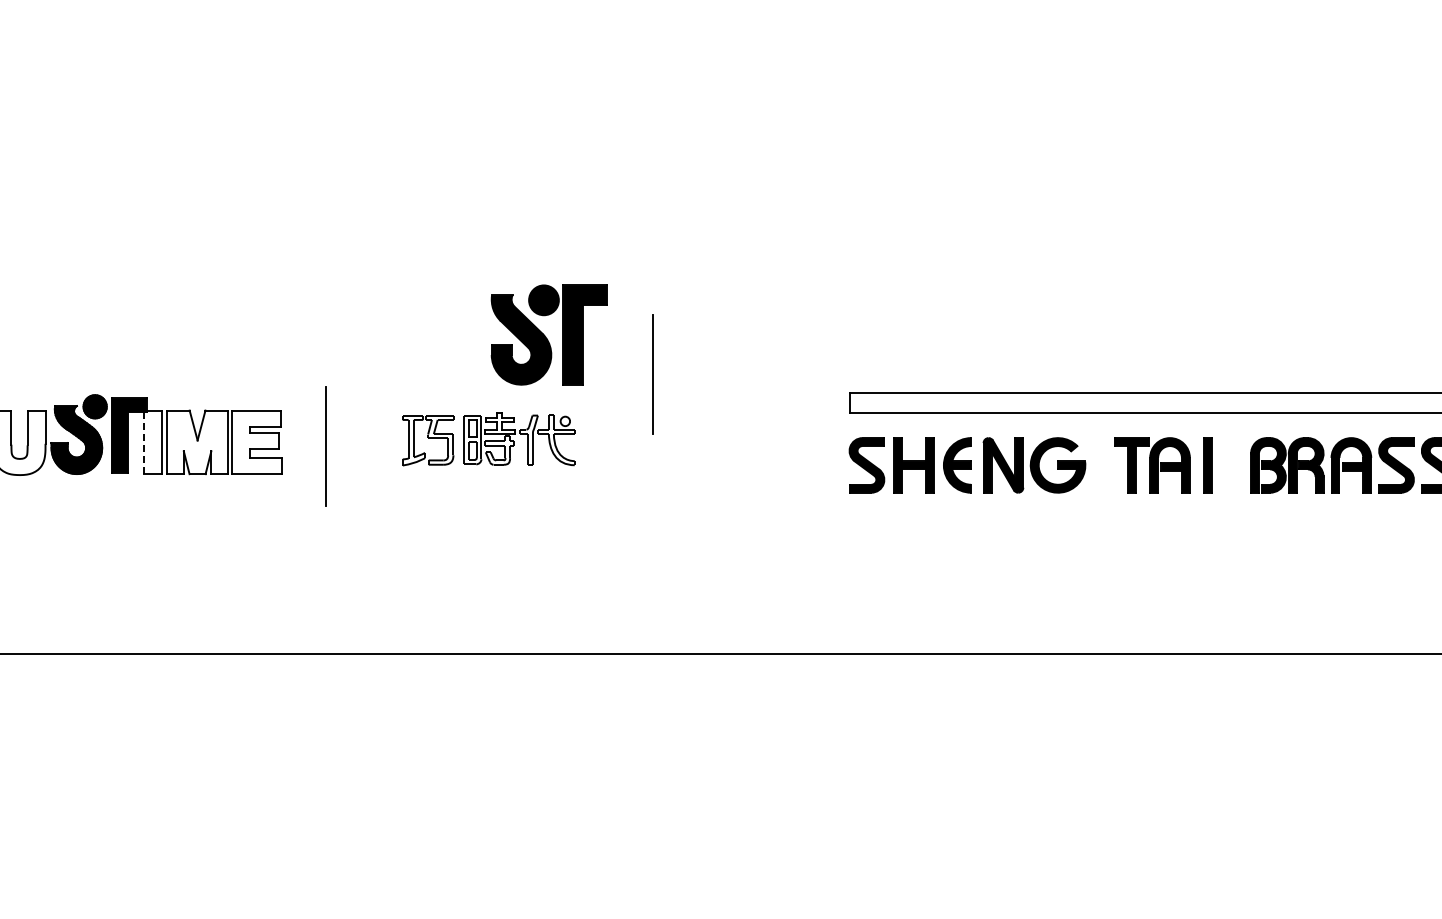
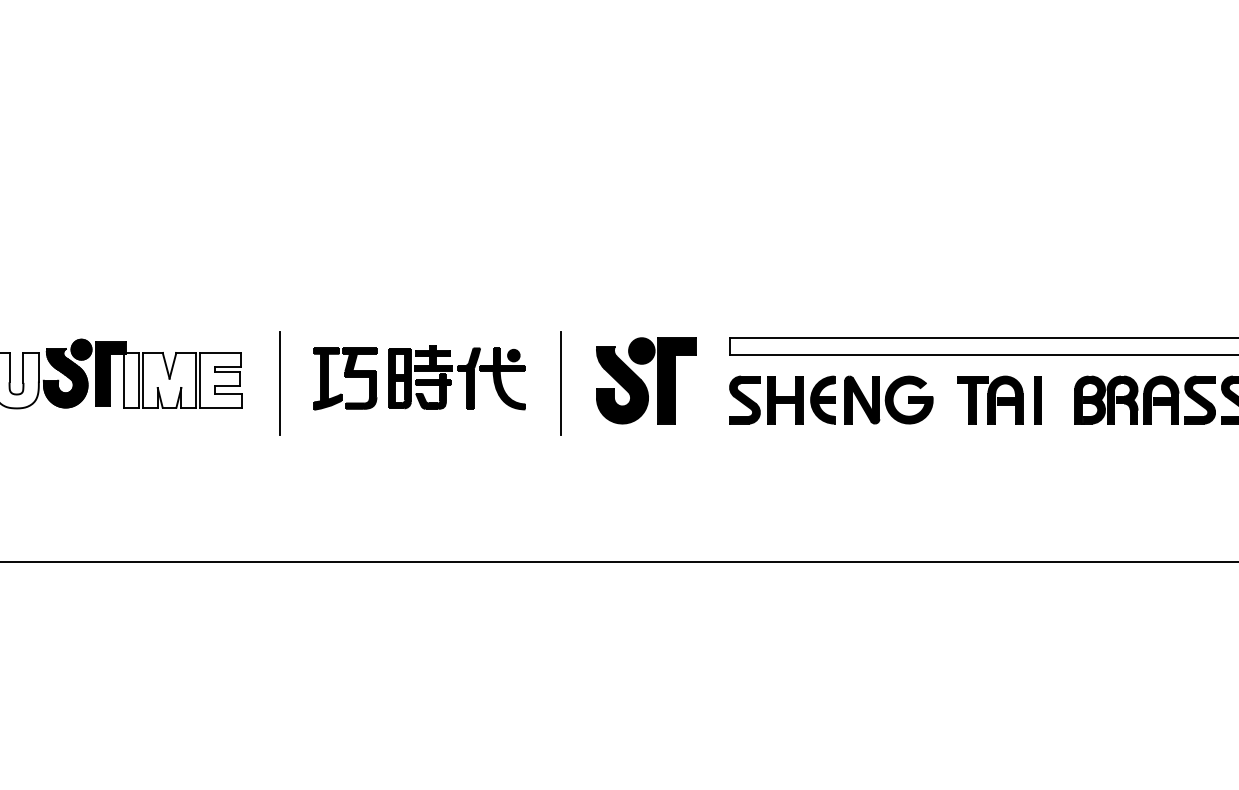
part: (548, 334) -> (645, 380), moved
line: (652, 374) -> (560, 383), moved
part: (488, 439) -> (419, 377), size x1.43
line: (144, 442) -> (123, 380), dashed -> solid

